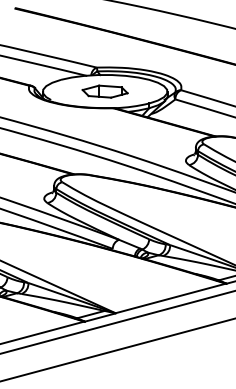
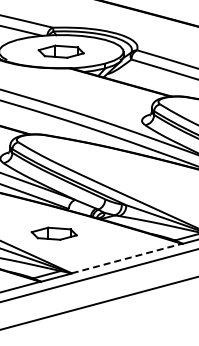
part: (97, 273) -> (53, 233), added
line: (171, 298) -> (127, 258), solid -> dashed

